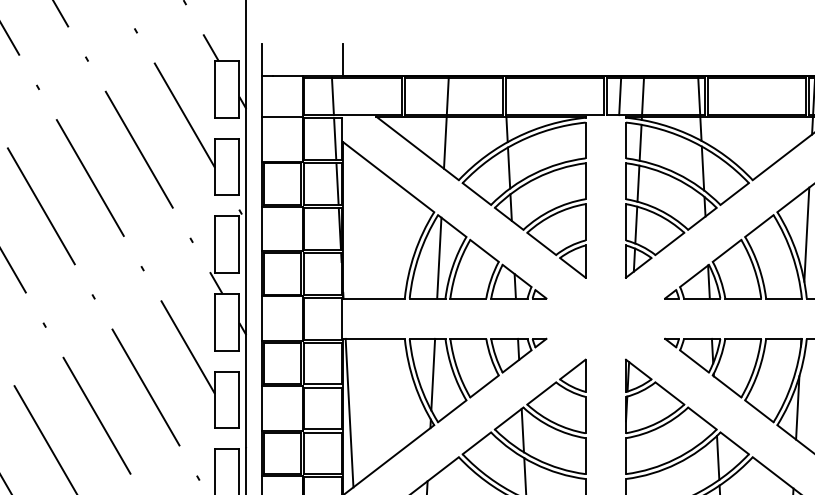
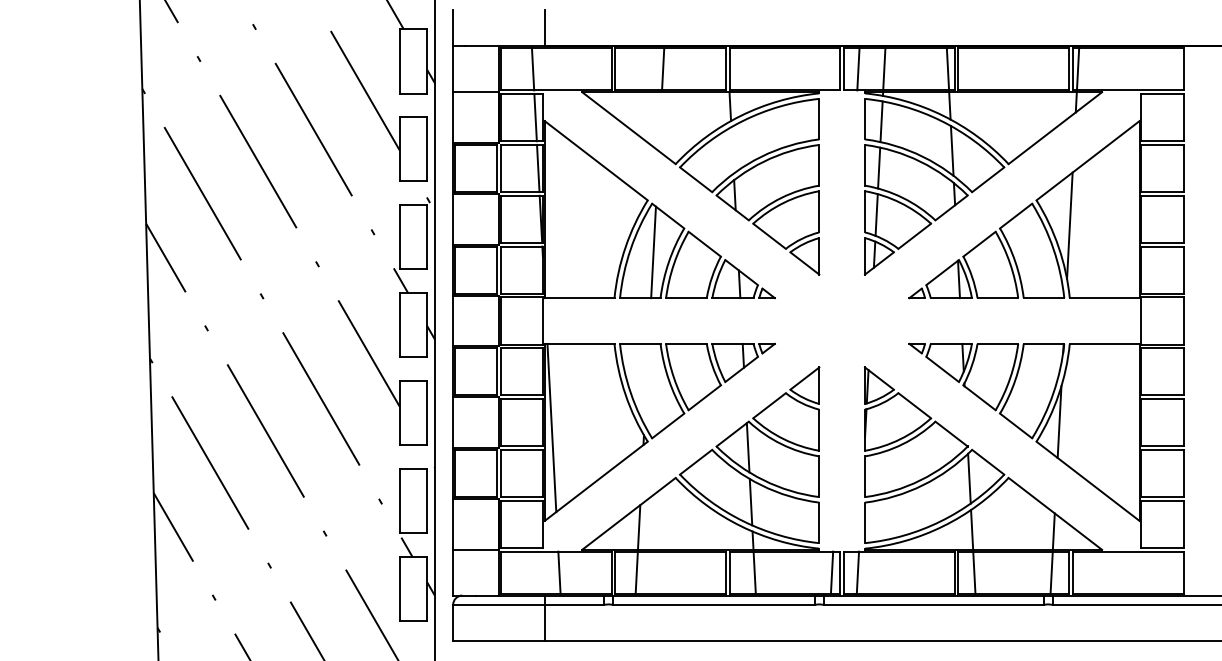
line: (444, 142) -> (659, 121), removed
line: (509, 168) -> (732, 150), removed
line: (433, 373) -> (646, 383), removed

